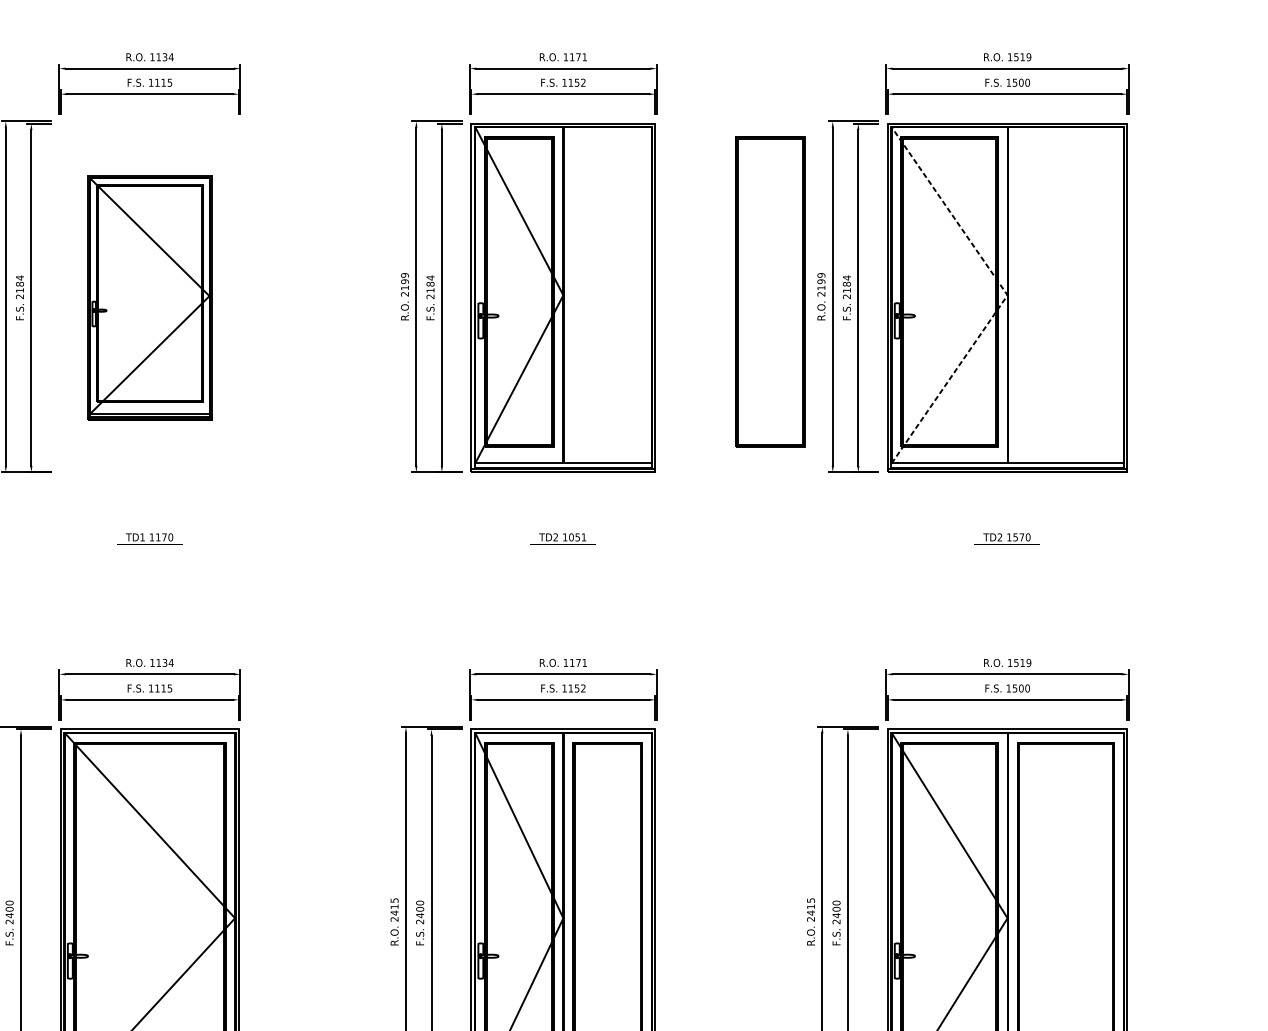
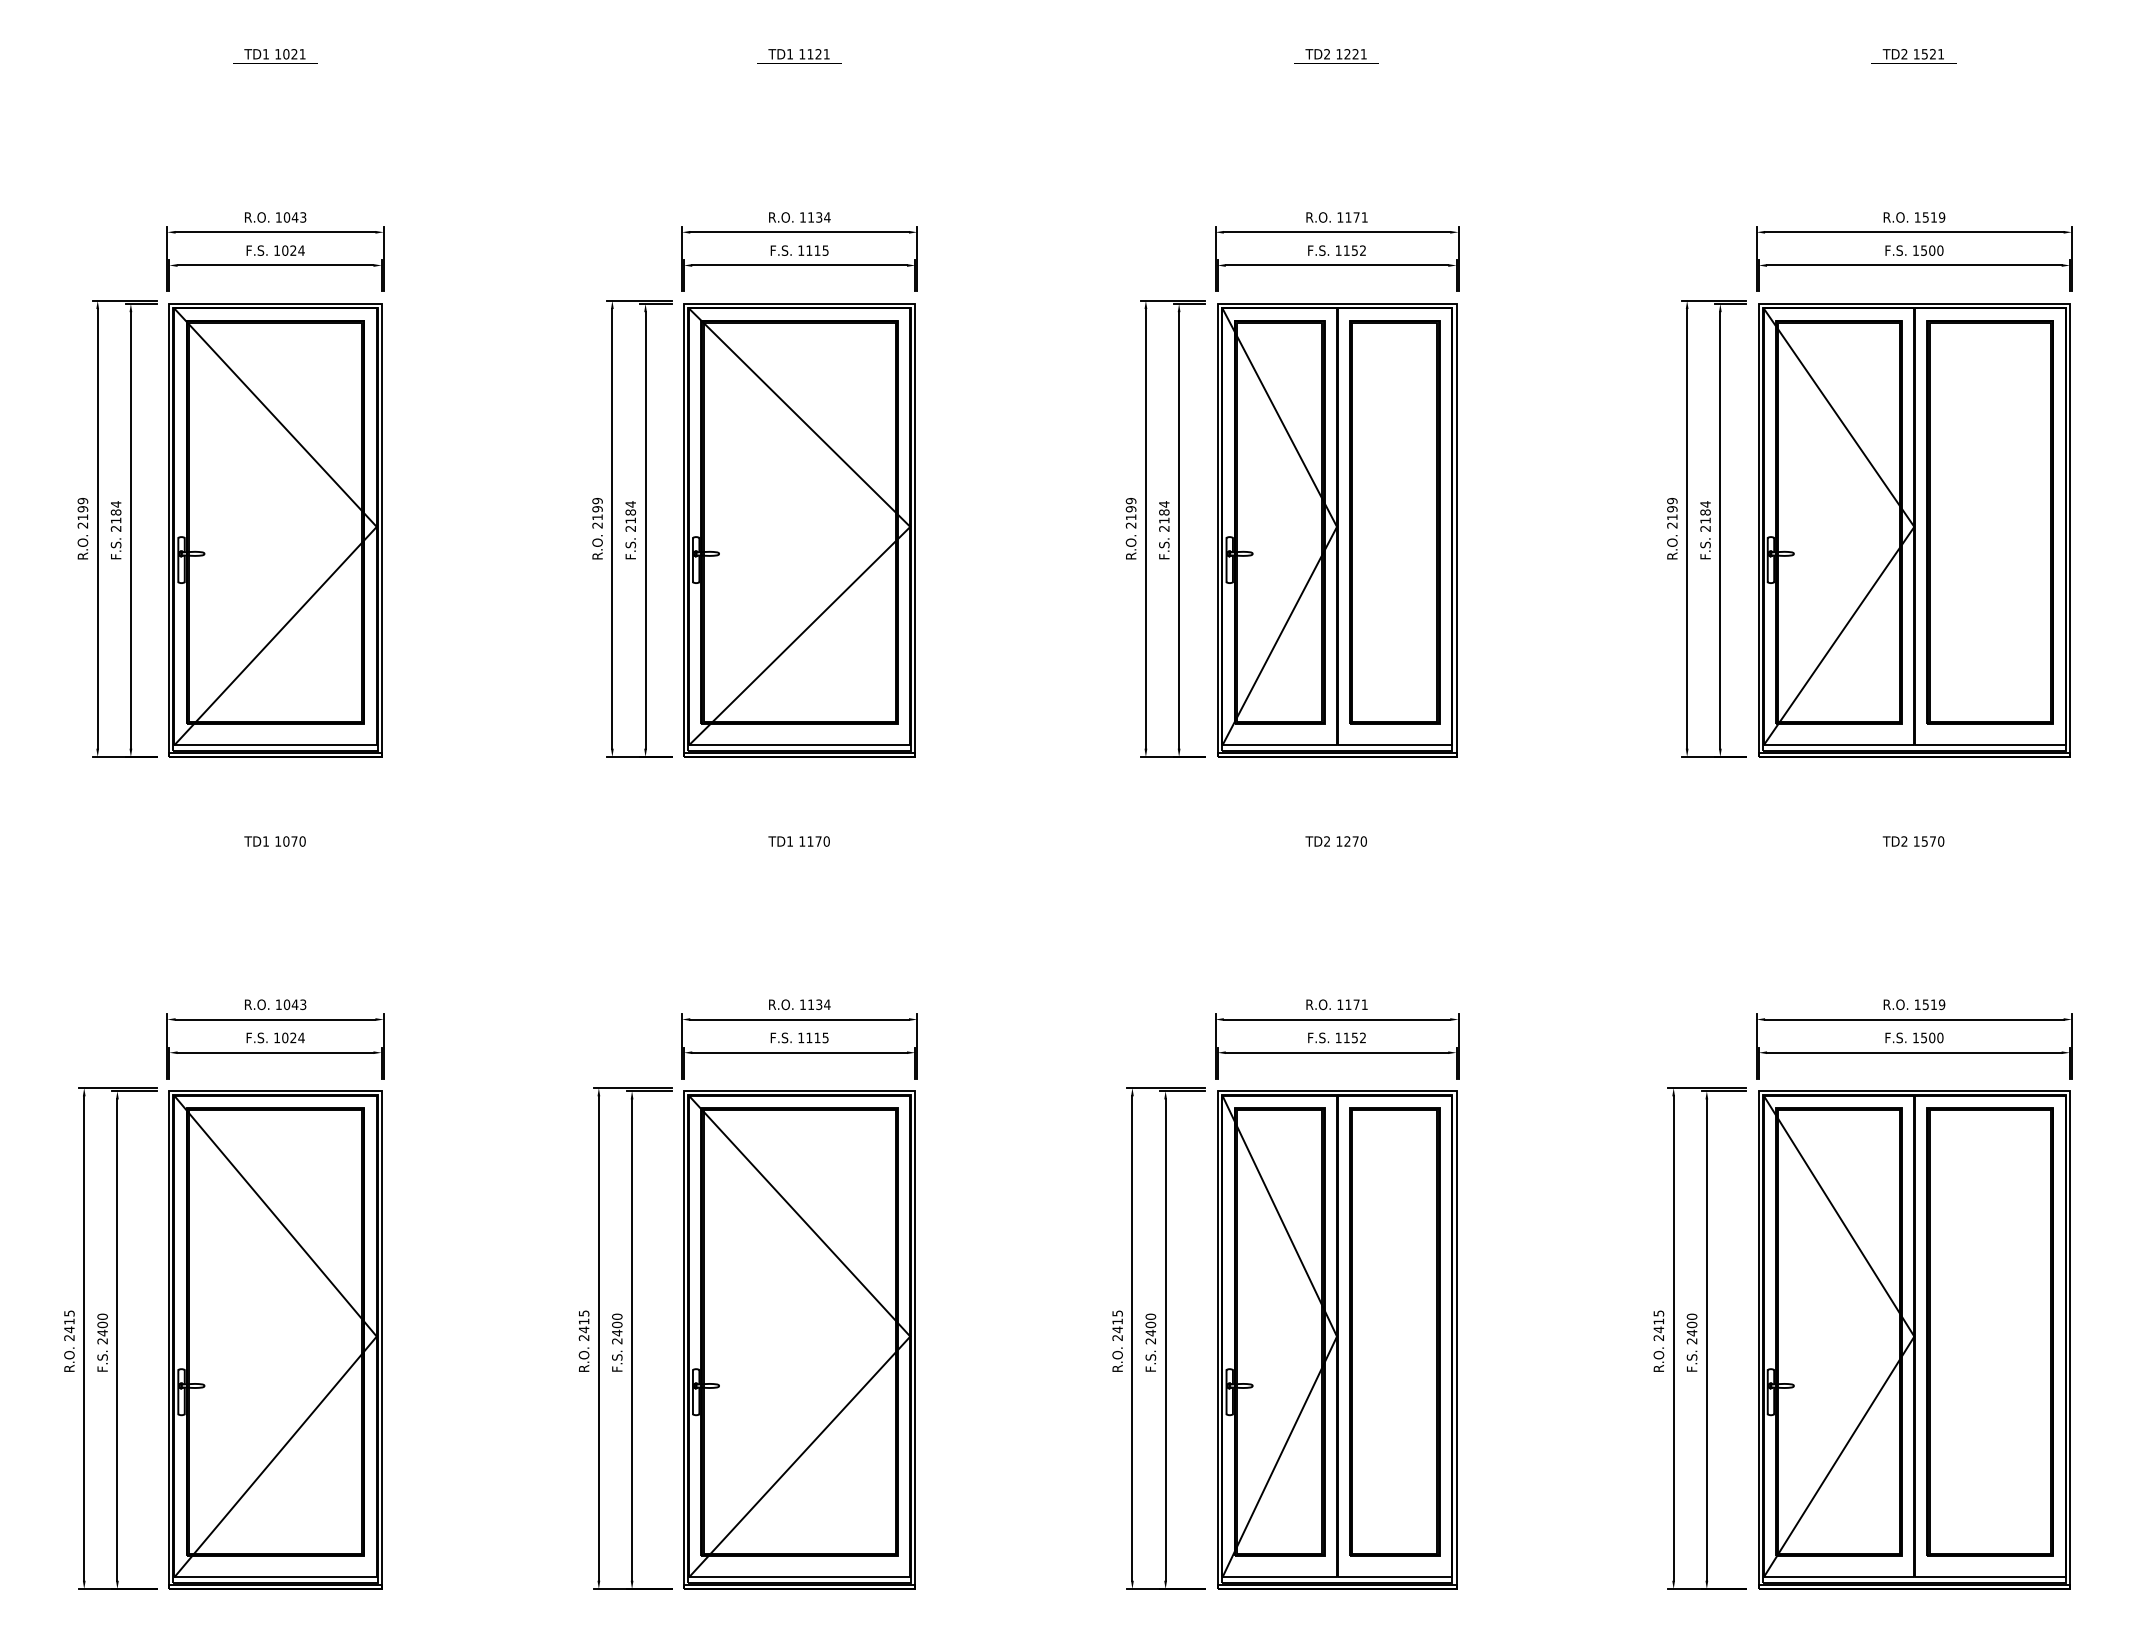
part: (769, 291) -> (1394, 522), moved
part: (1065, 291) -> (1989, 522), added
line: (1007, 295) -> (1914, 526), dashed -> solid
part: (149, 298) -> (799, 530), size x1.43
text: (577, 537) -> (1355, 841), 1051 -> 1270

